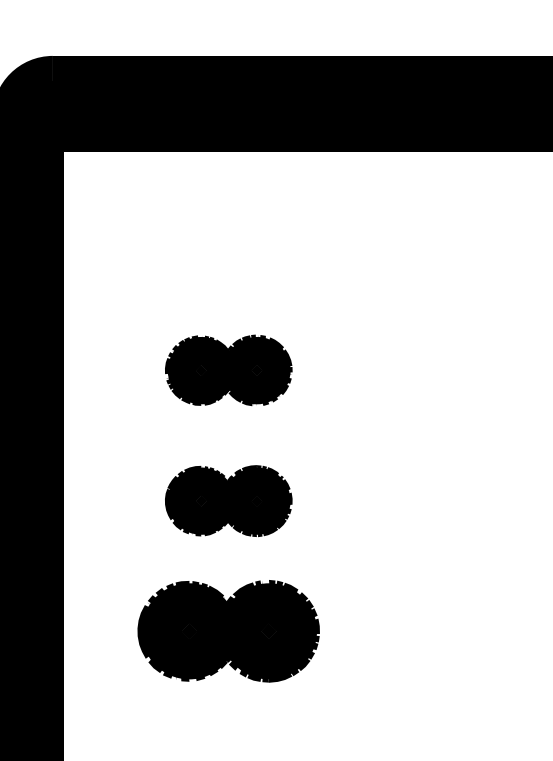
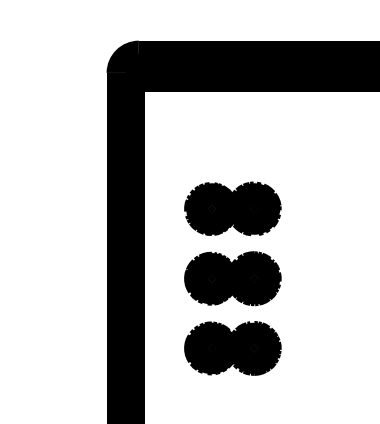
part: (227, 369) -> (232, 208), size x1.43
part: (227, 500) -> (232, 278), size x1.43

